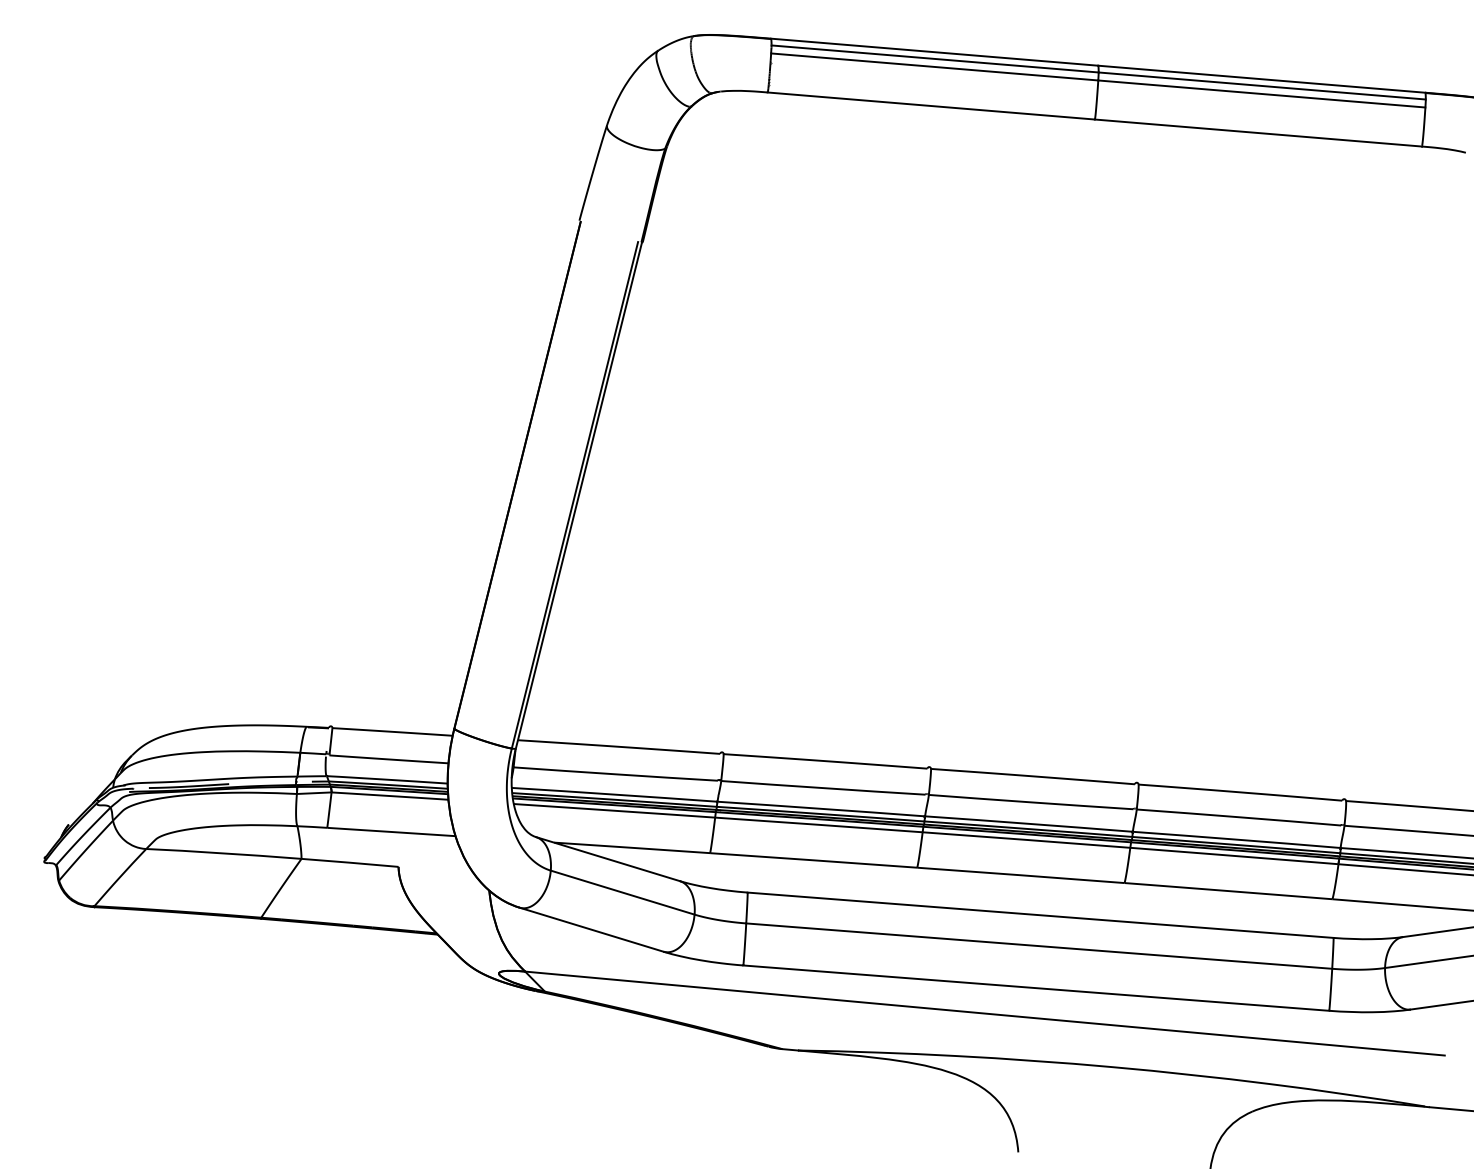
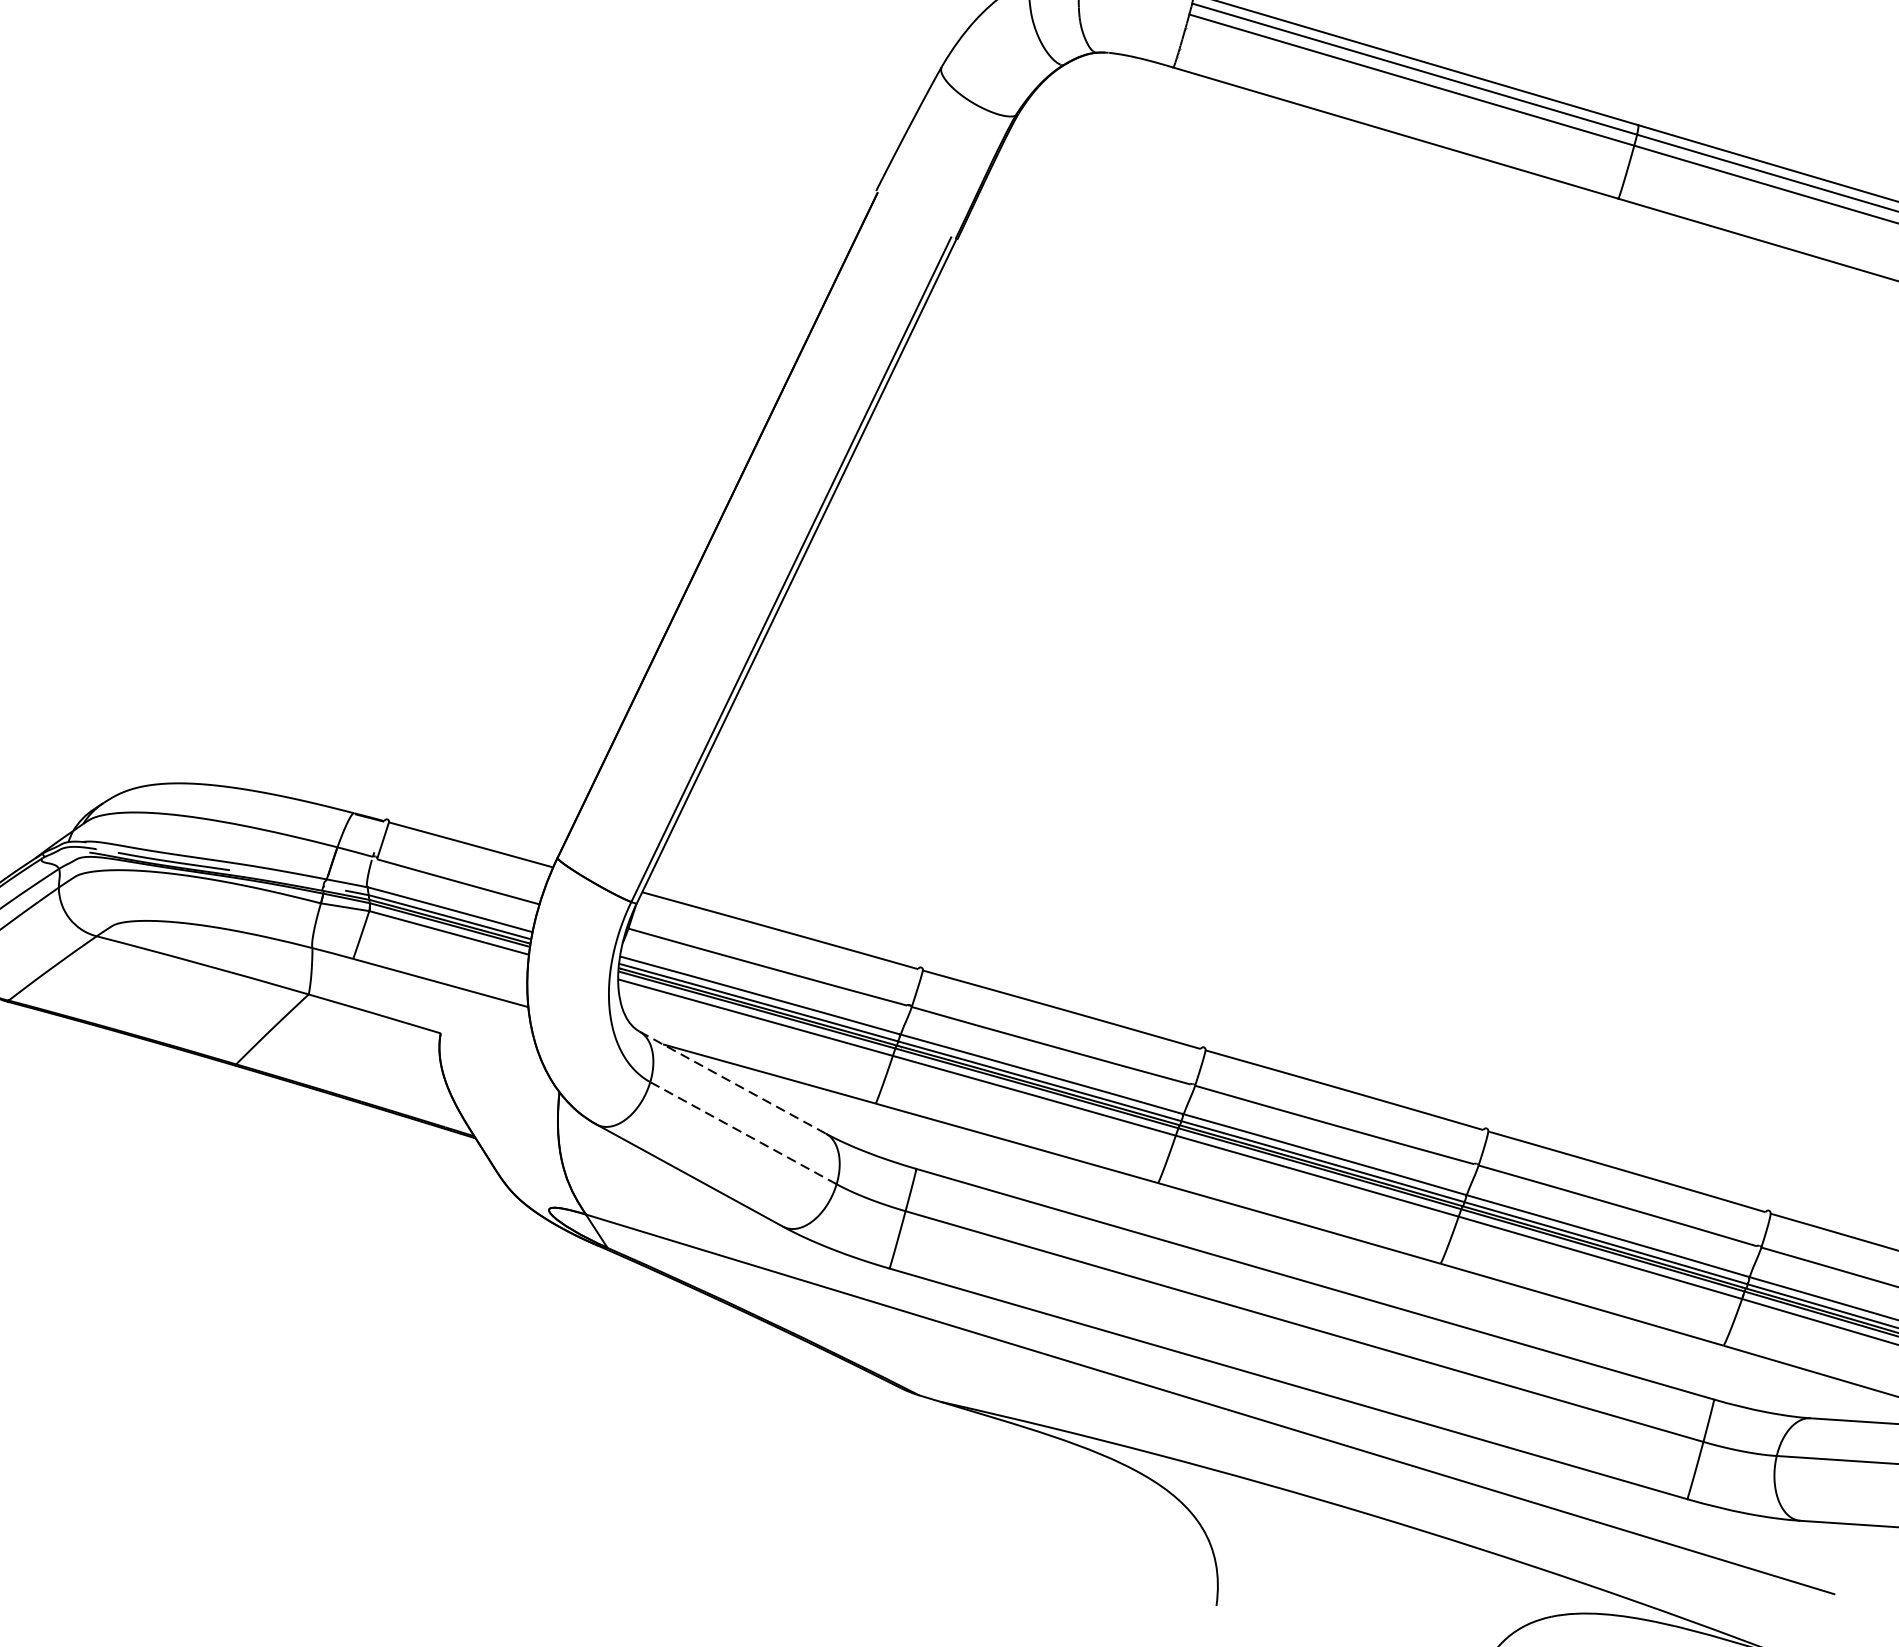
line: (608, 859) -> (733, 1083), solid -> dashed
line: (622, 892) -> (743, 1132), solid -> dashed

